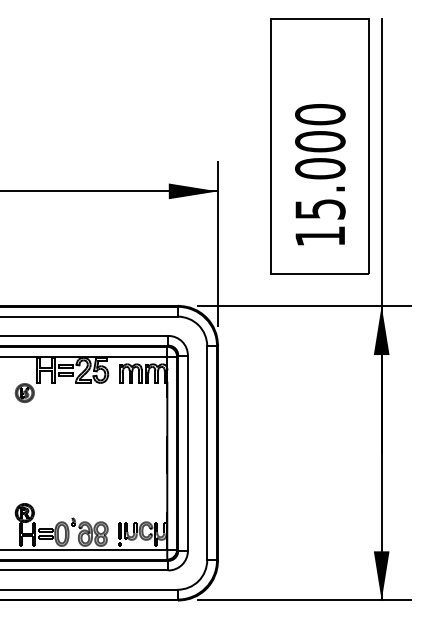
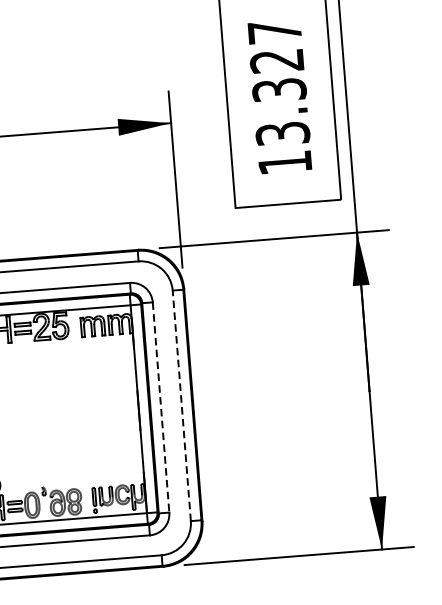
text: (320, 161) -> (279, 82), 15.000 -> 13.327
line: (207, 452) -> (182, 405), solid -> dashed
line: (187, 453) -> (160, 407), solid -> dashed

